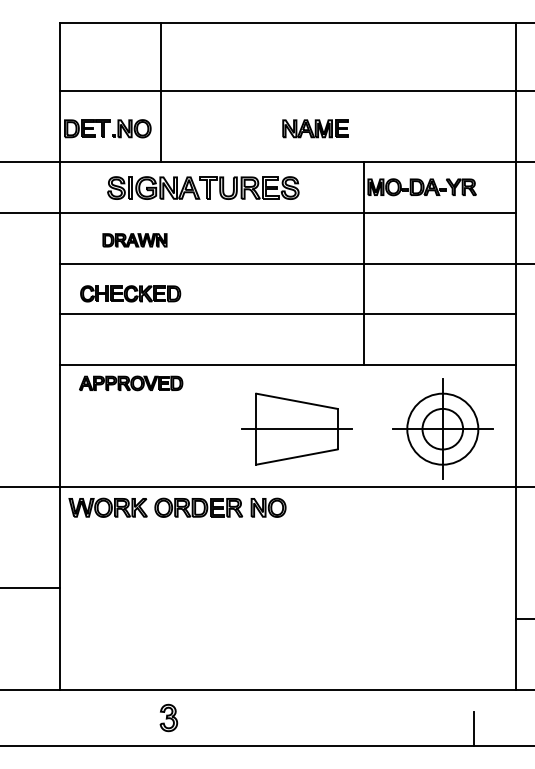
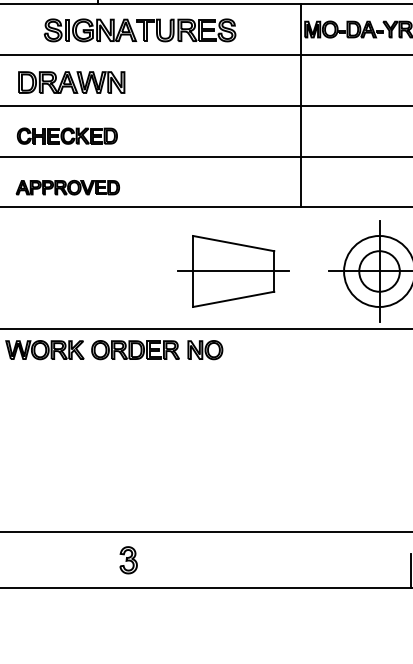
part: (134, 240) -> (71, 82), size x1.67
part: (131, 383) -> (68, 187), moved
part: (168, 717) -> (128, 559), moved

